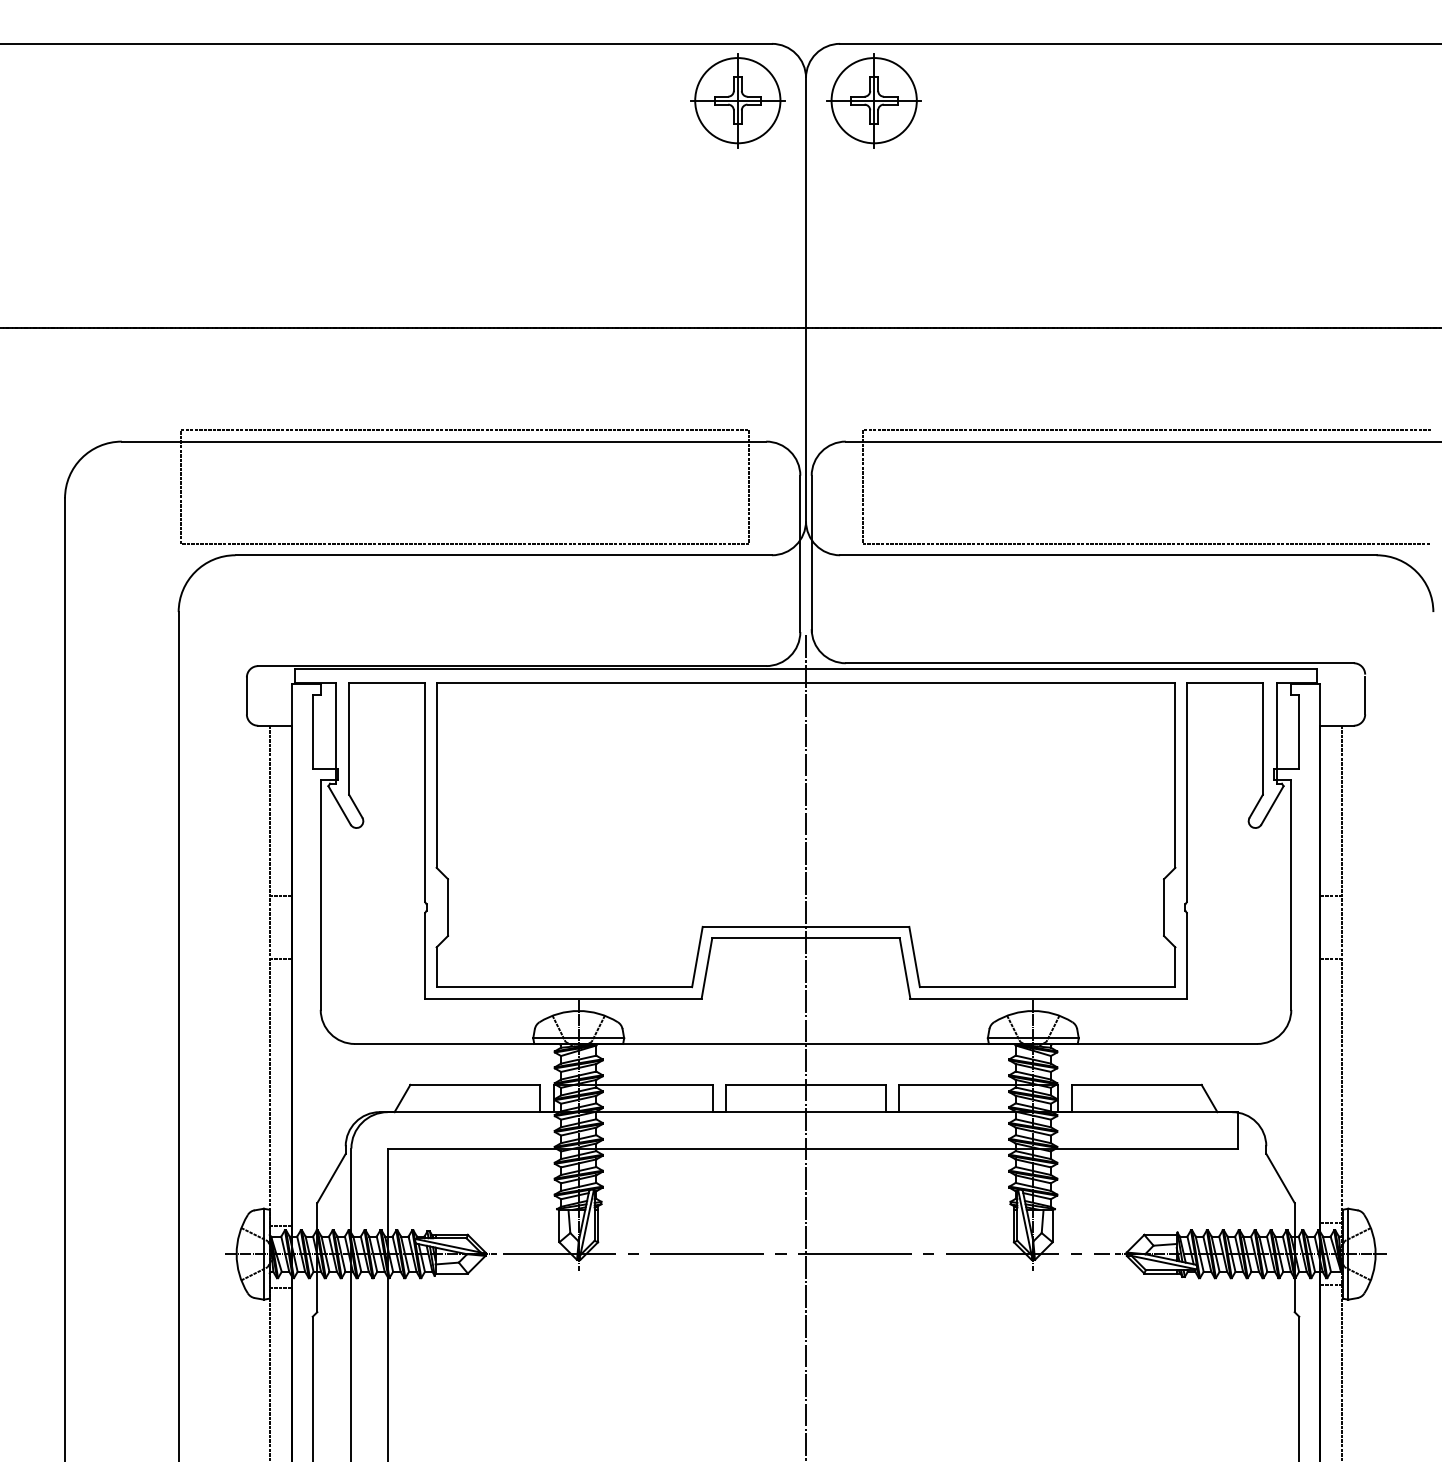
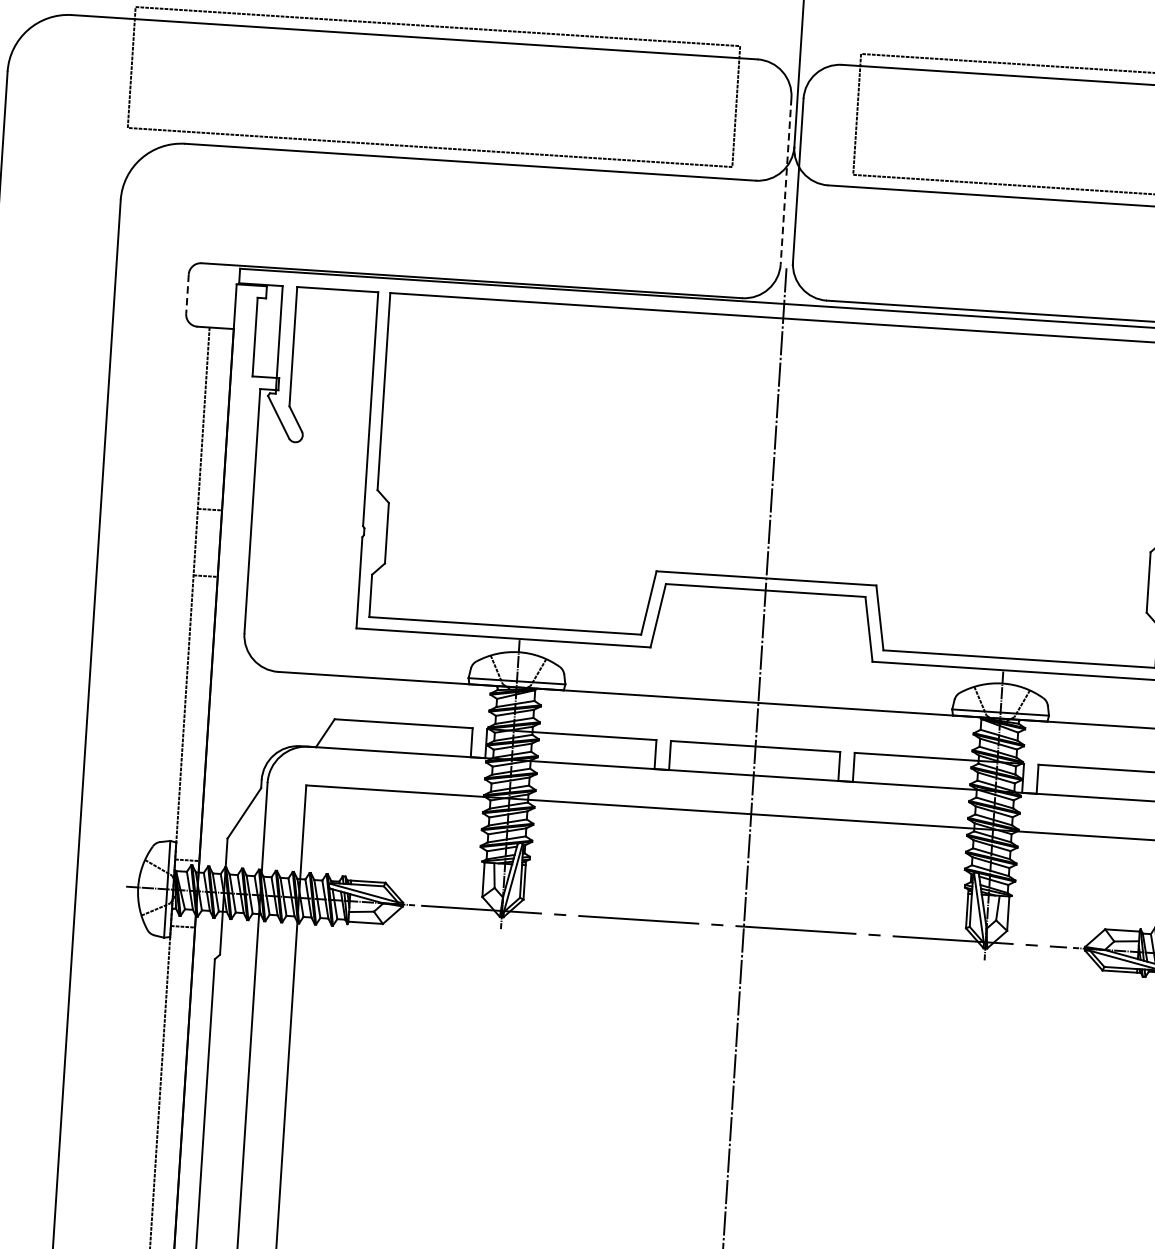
line: (800, 554) -> (786, 181), solid -> dashed
line: (246, 696) -> (187, 294), solid -> dashed

